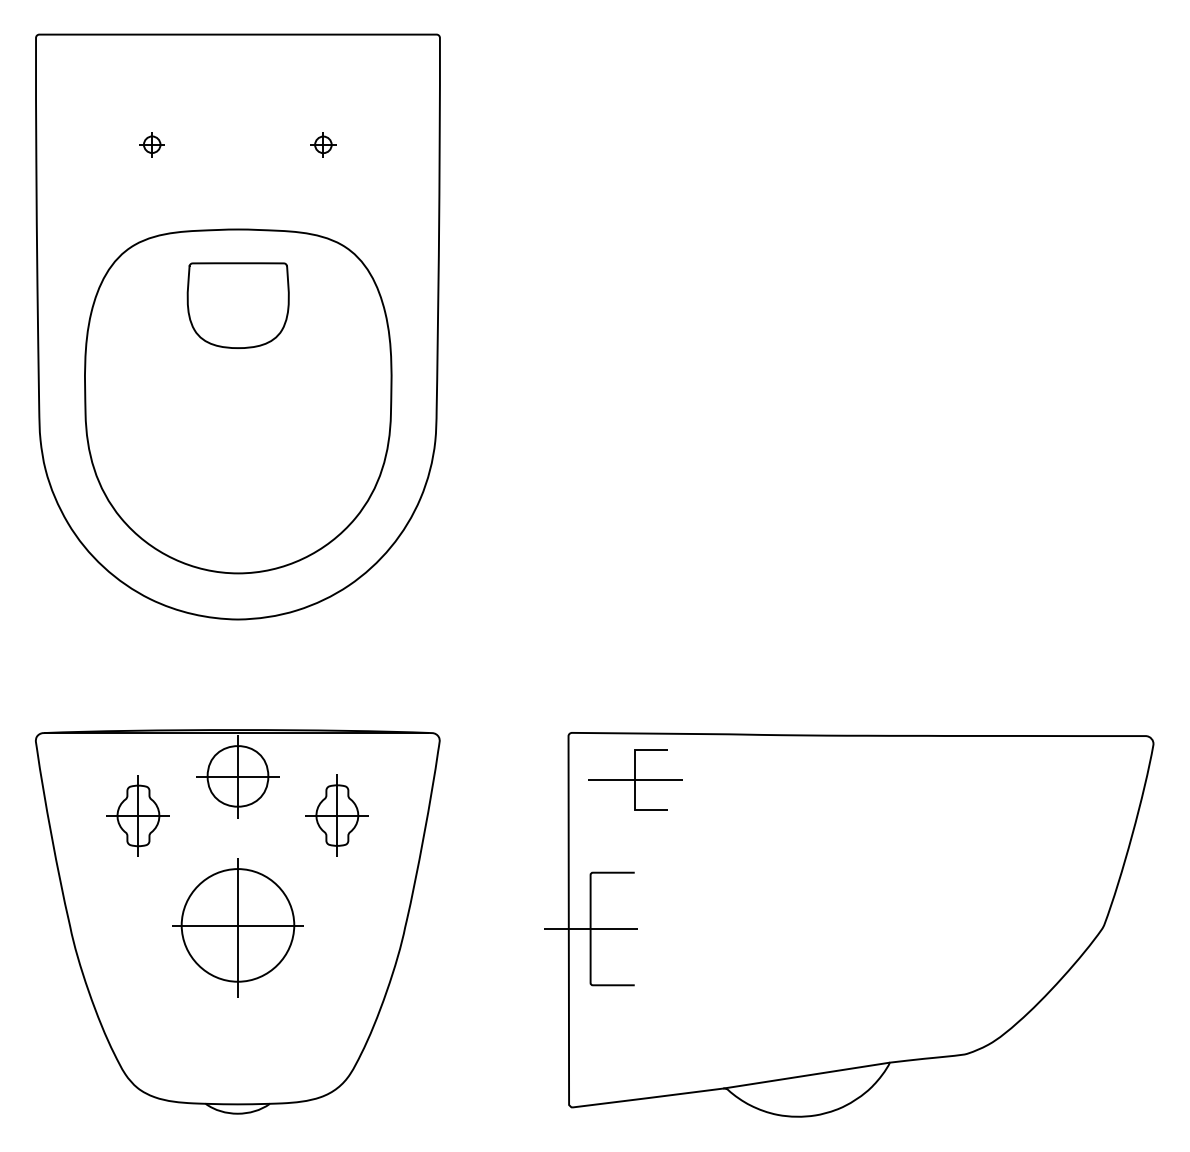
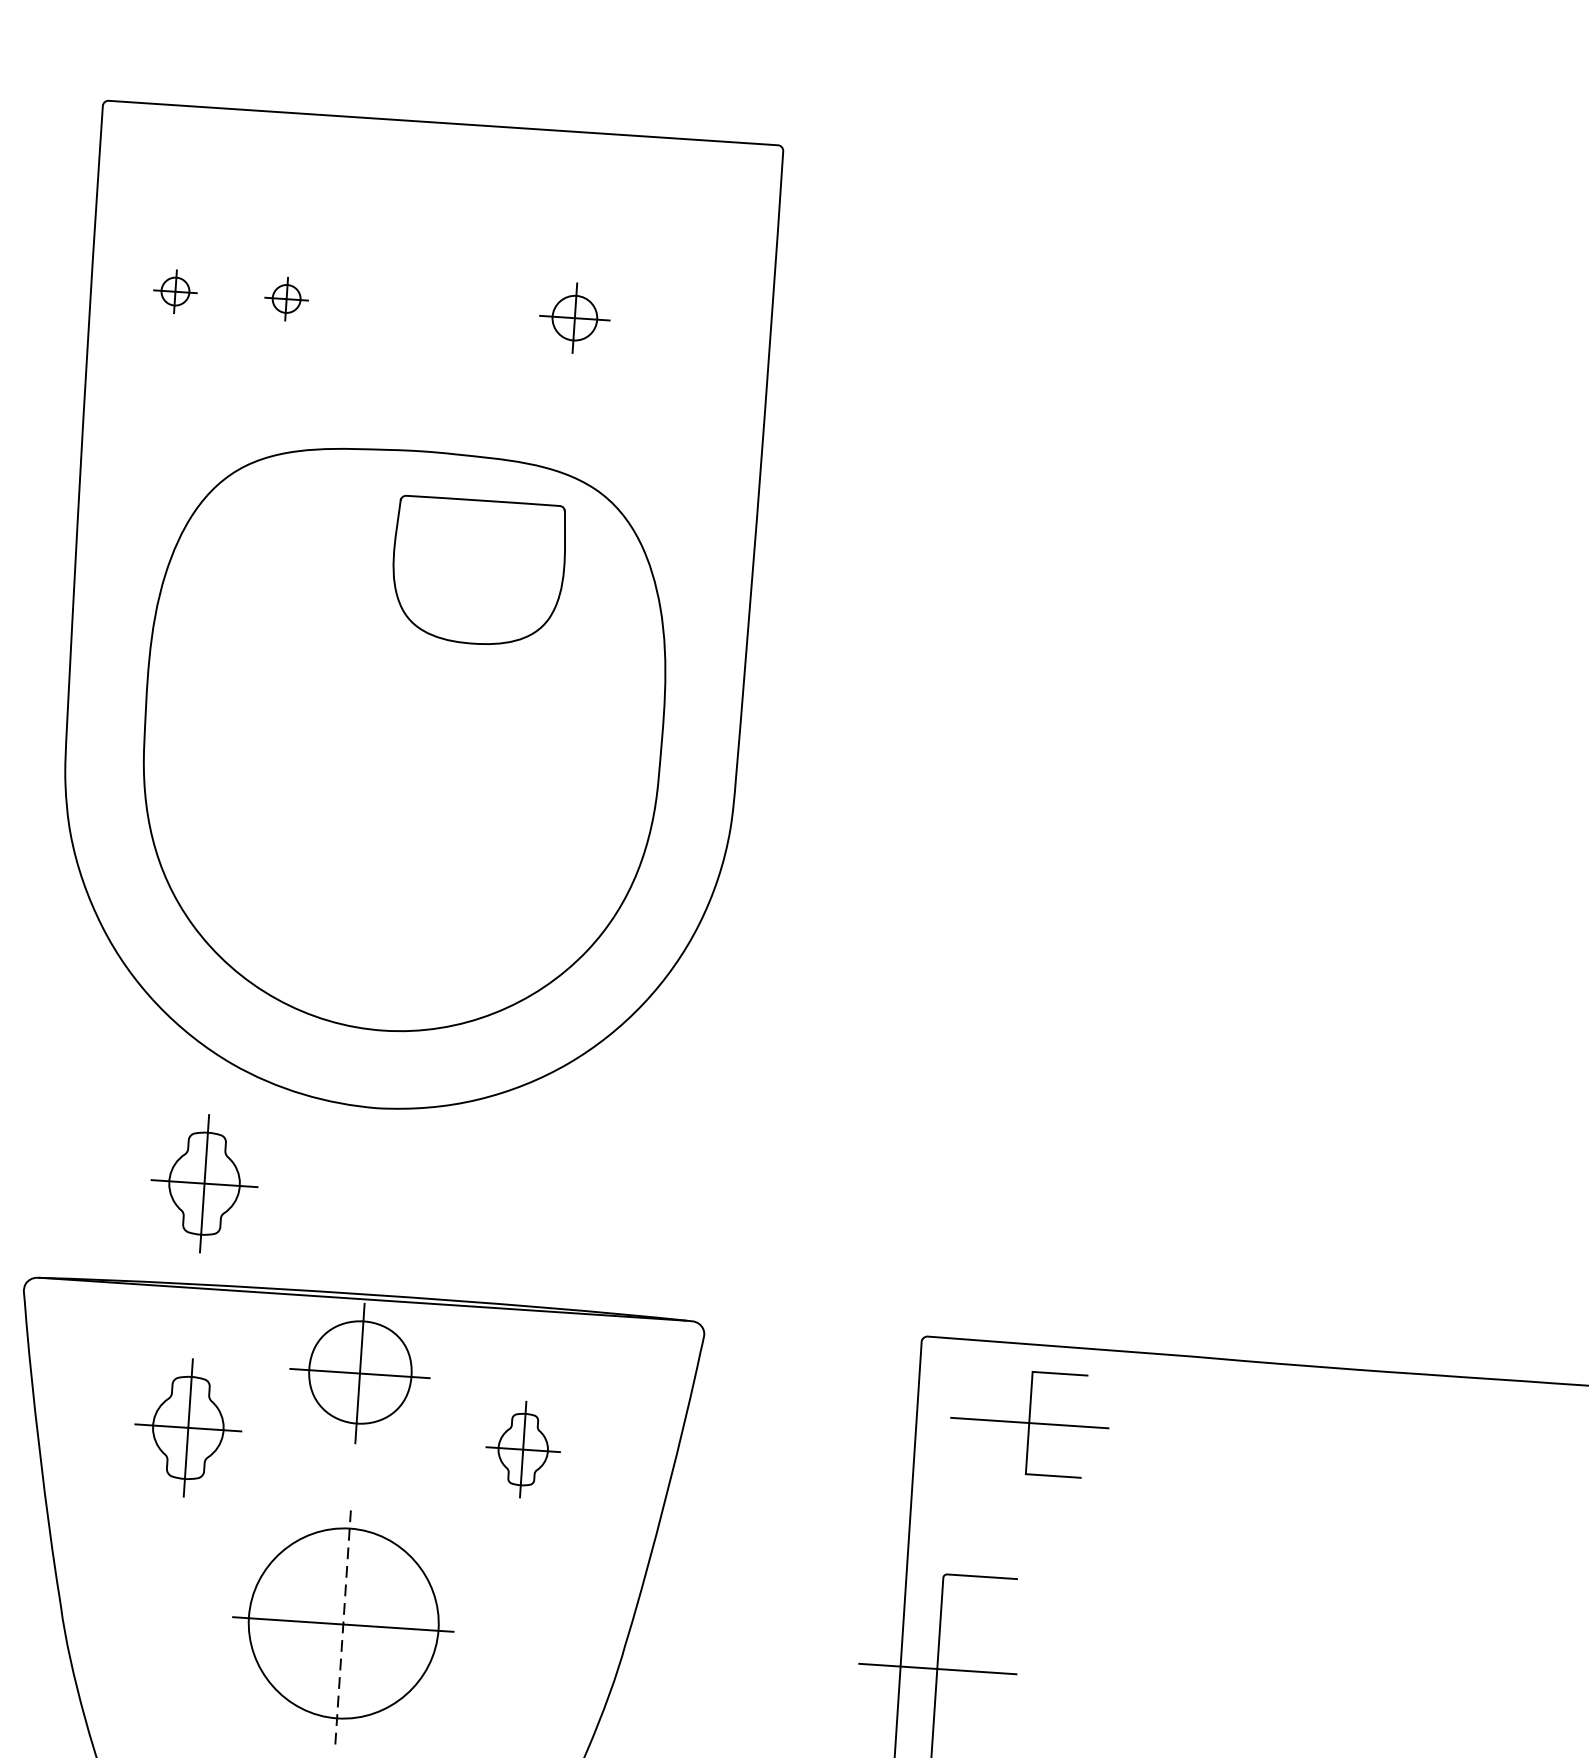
part: (85, 144) -> (174, 291), added
part: (323, 144) -> (575, 317), size x1.6
part: (237, 305) -> (477, 571), moved
part: (137, 670) -> (203, 1182), added
part: (336, 815) -> (521, 1449), size x0.7
line: (237, 927) -> (342, 1626), solid -> dashed

